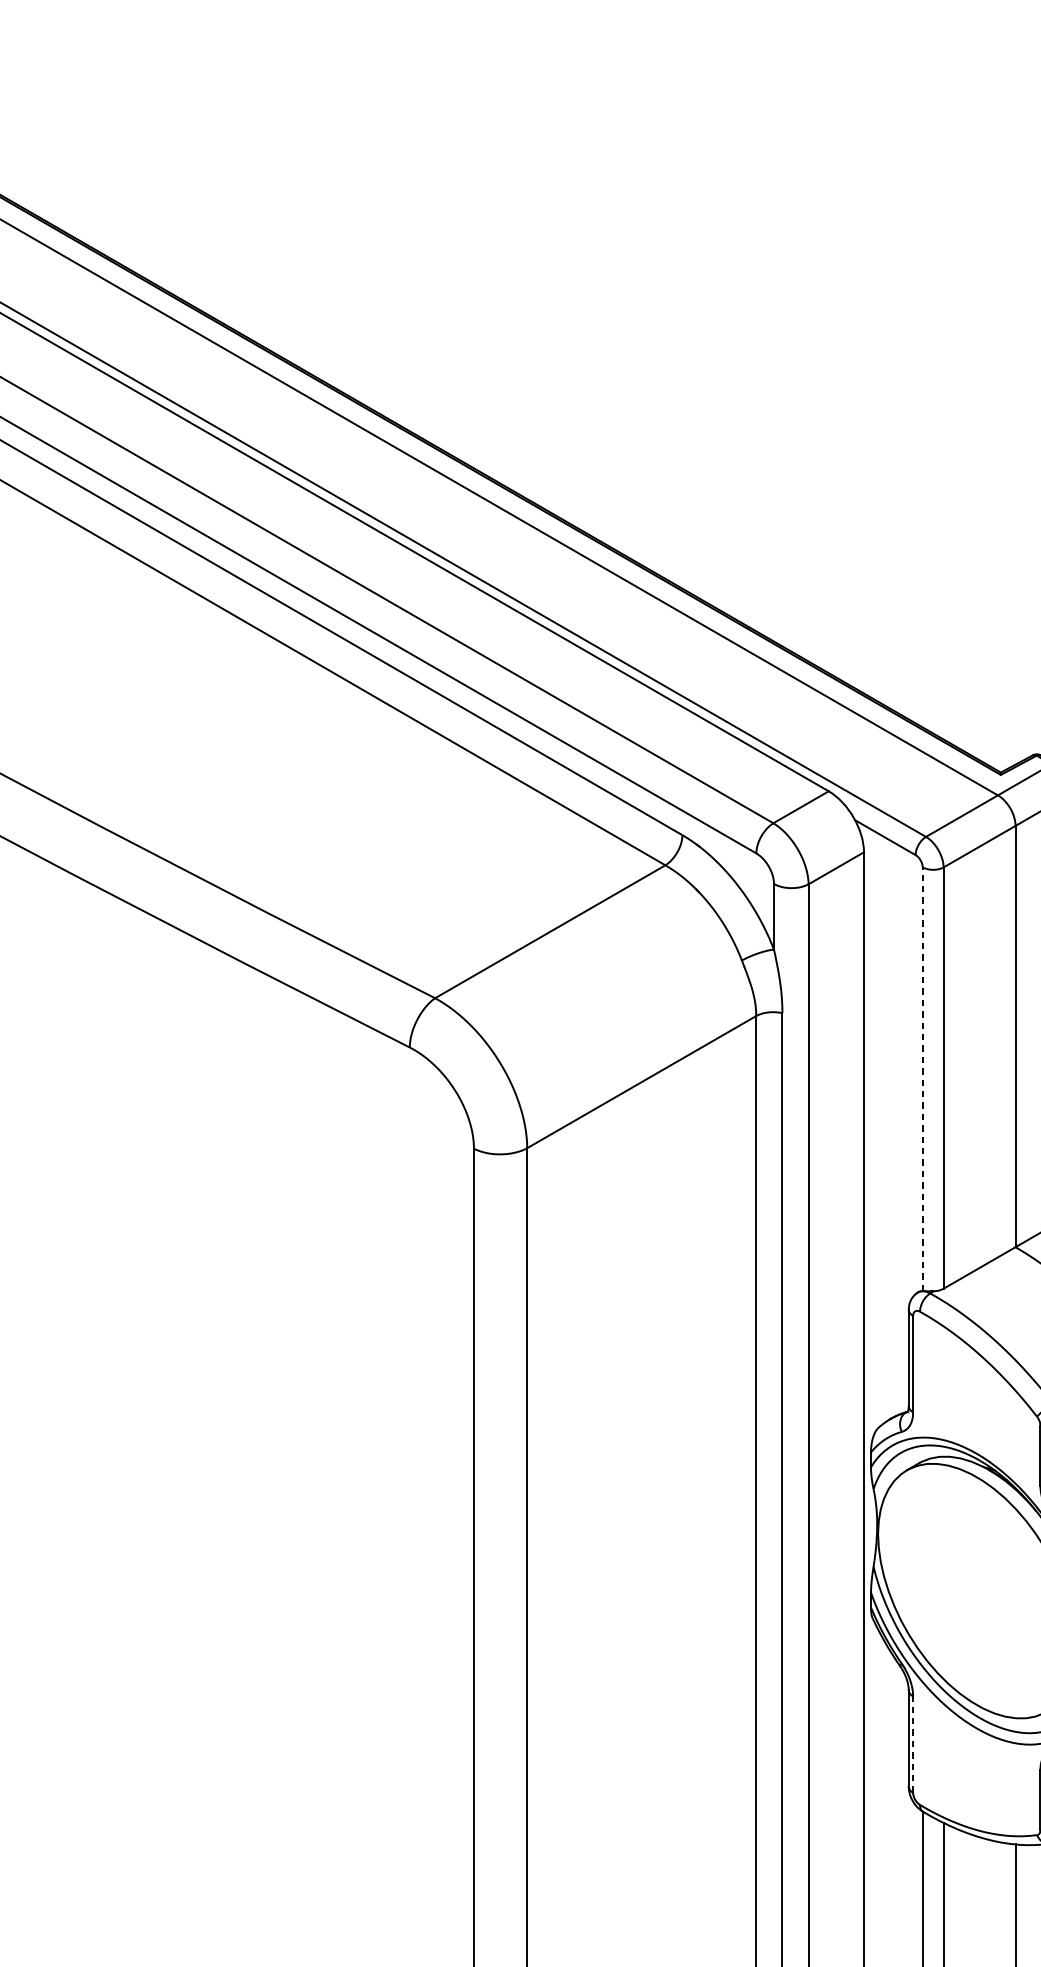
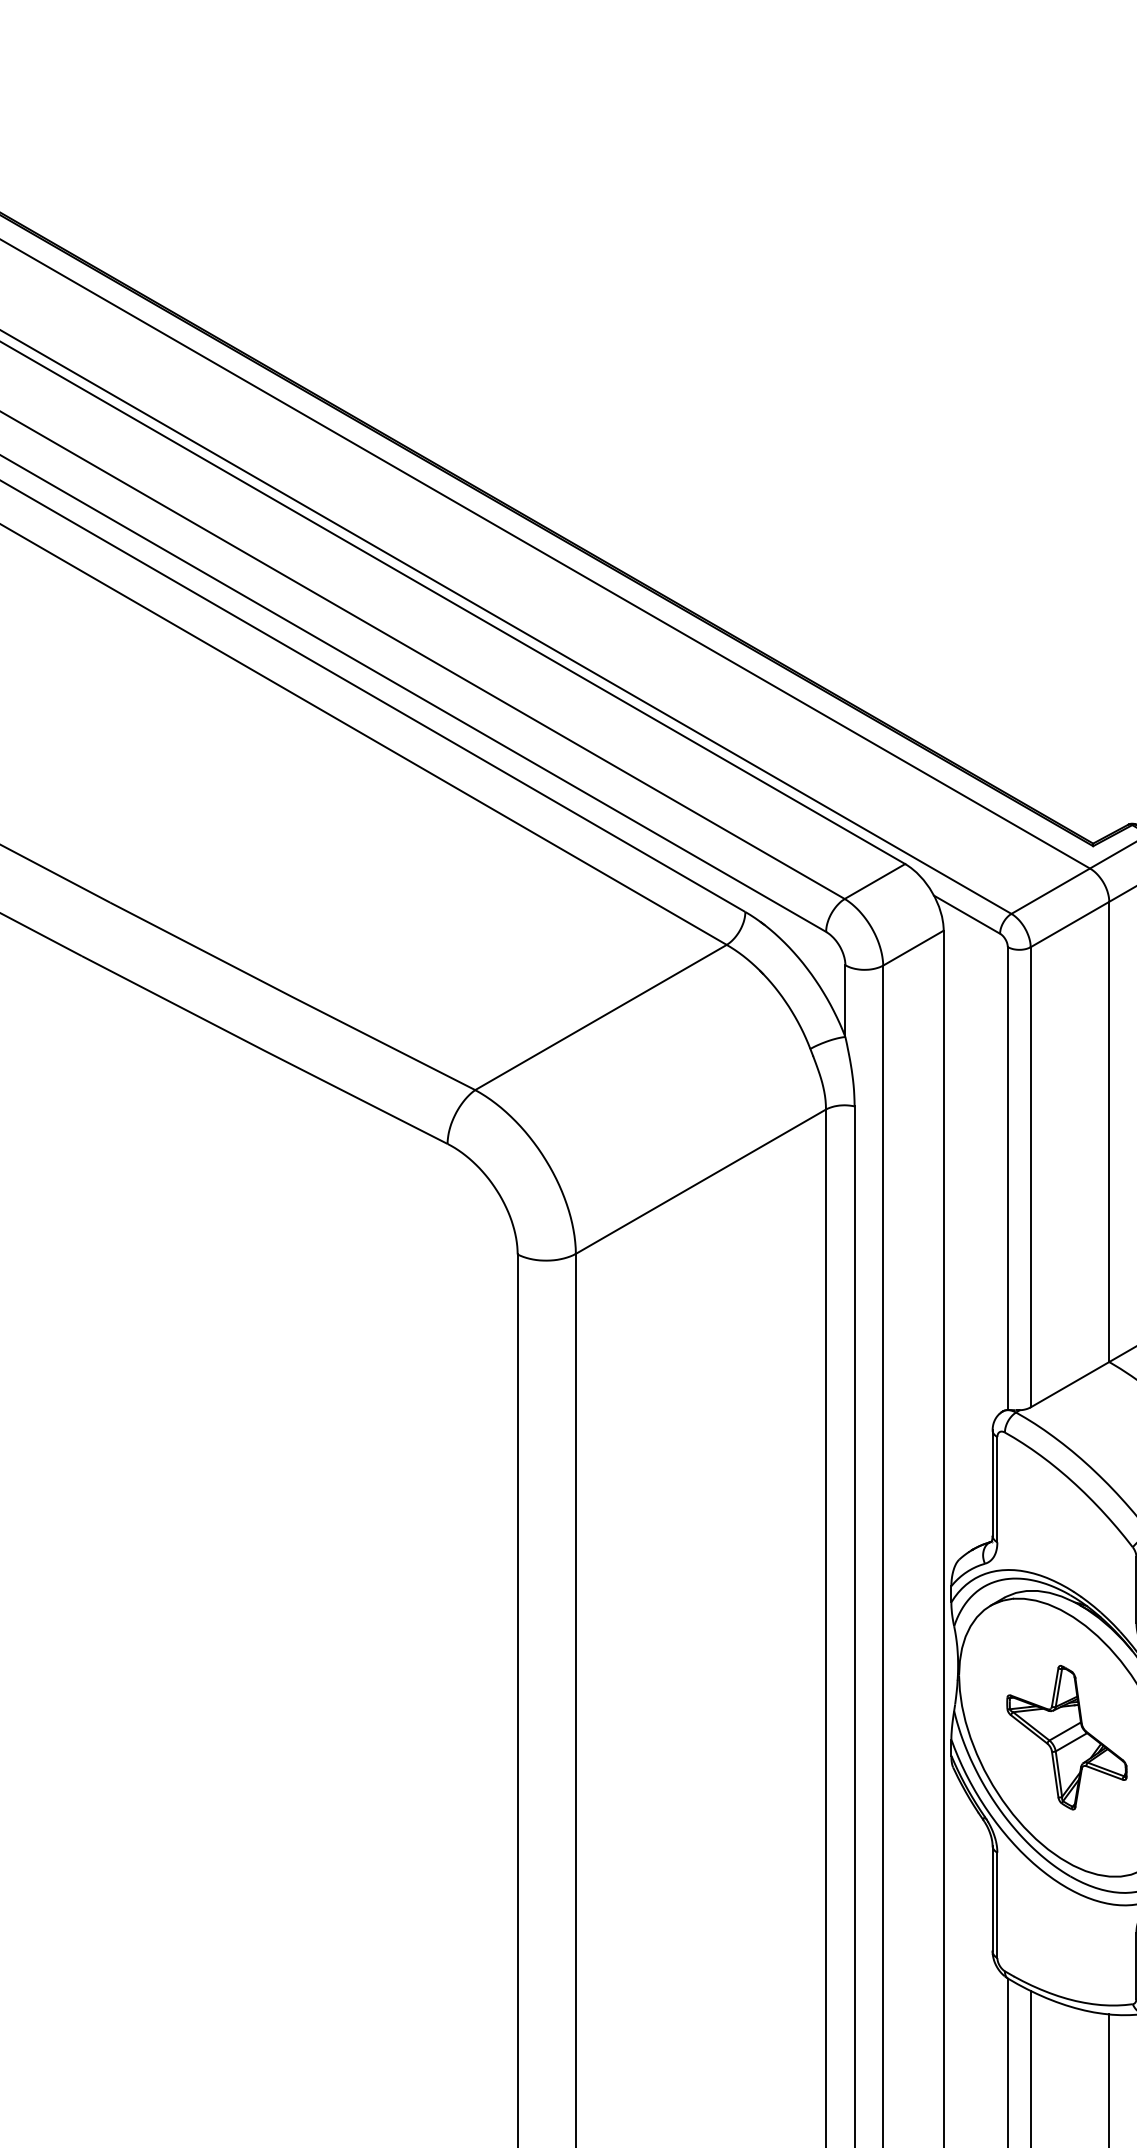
line: (922, 1079) -> (1007, 1178), dashed -> solid
part: (976, 1590) -> (1066, 1737), added
line: (913, 1744) -> (997, 1905), dashed -> solid

